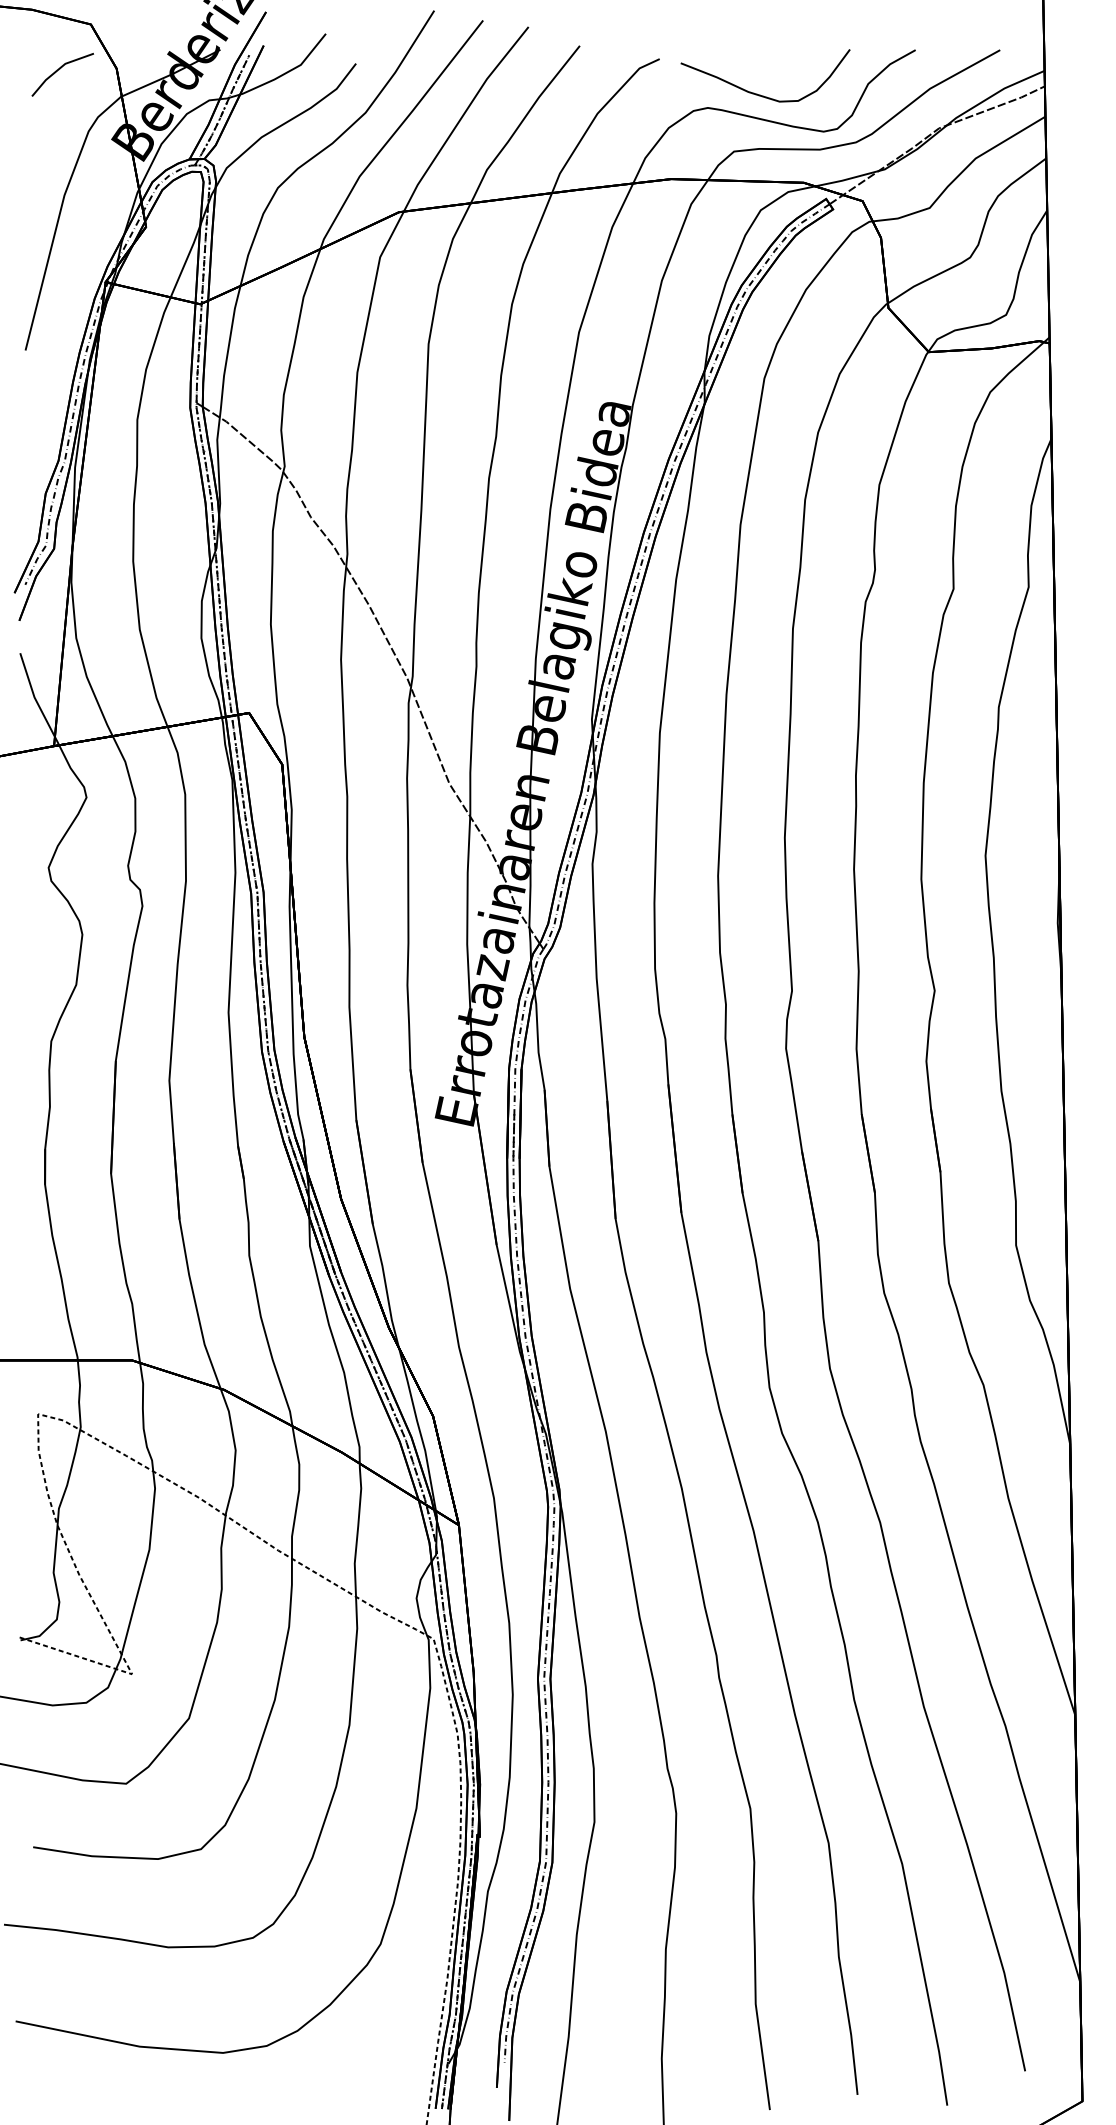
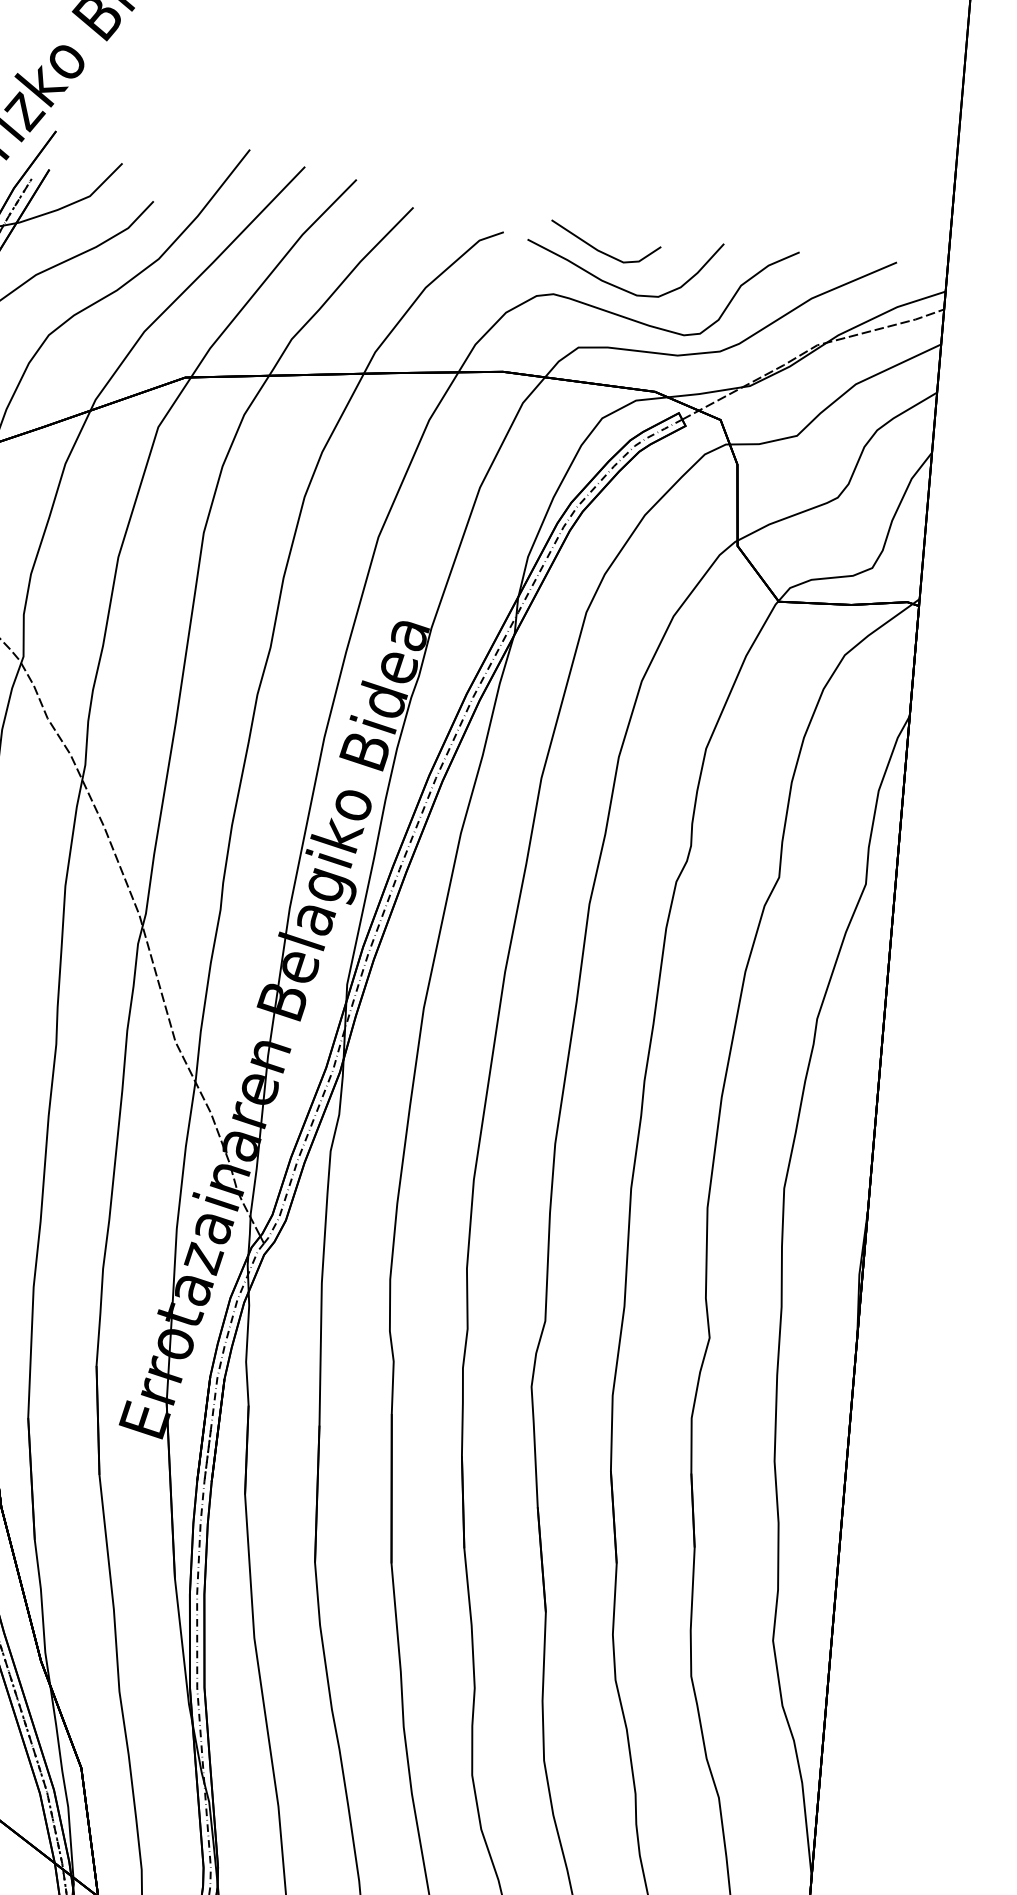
line: (743, 65) -> (599, 249), added

